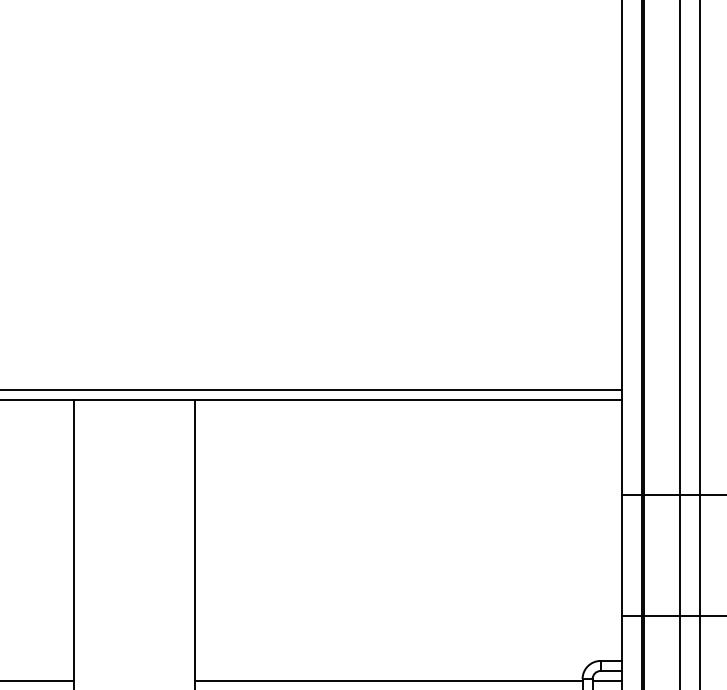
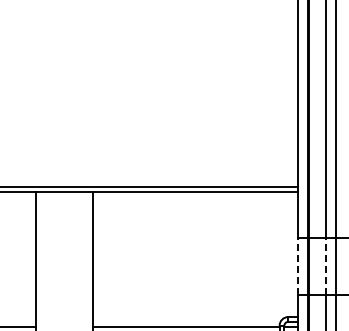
line: (621, 555) -> (298, 266), solid -> dashed
line: (680, 555) -> (326, 266), solid -> dashed

